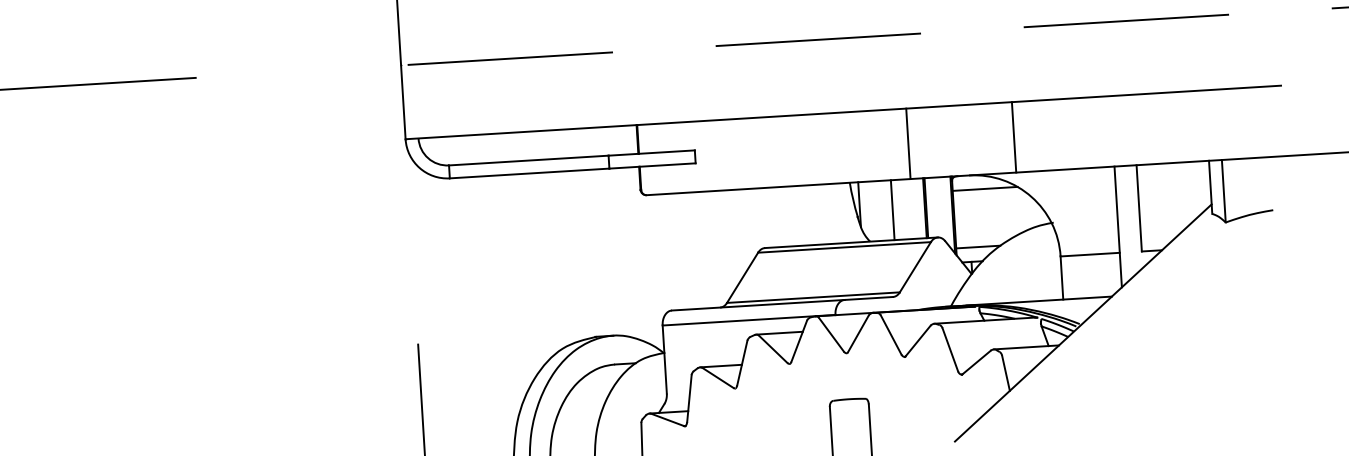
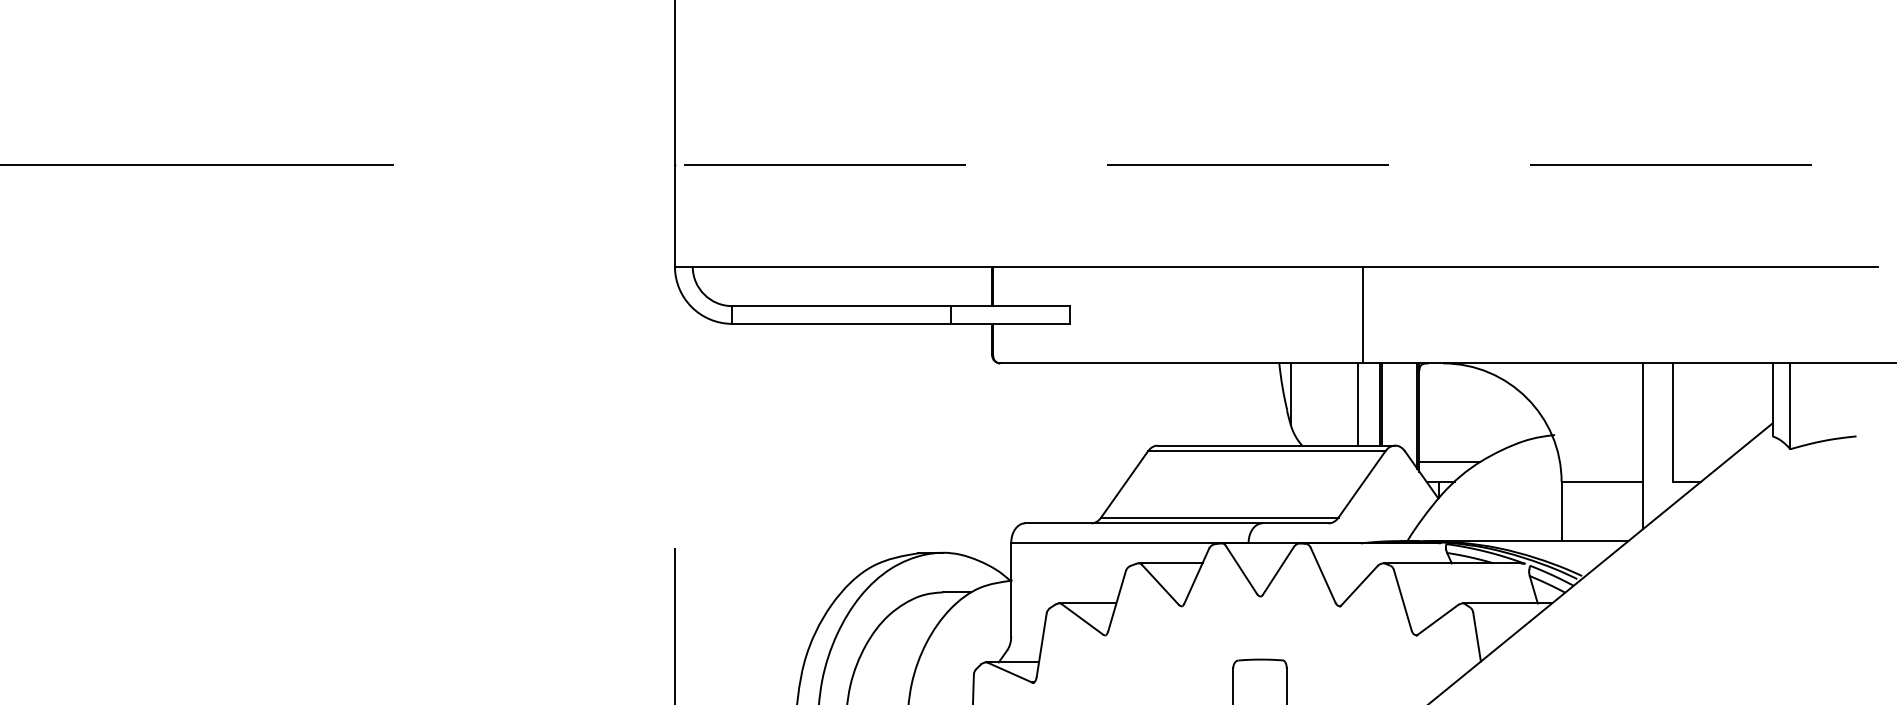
line: (1013, 137) -> (1507, 314), removed
line: (984, 189) -> (1463, 383), removed
line: (892, 210) -> (1357, 404), moved

